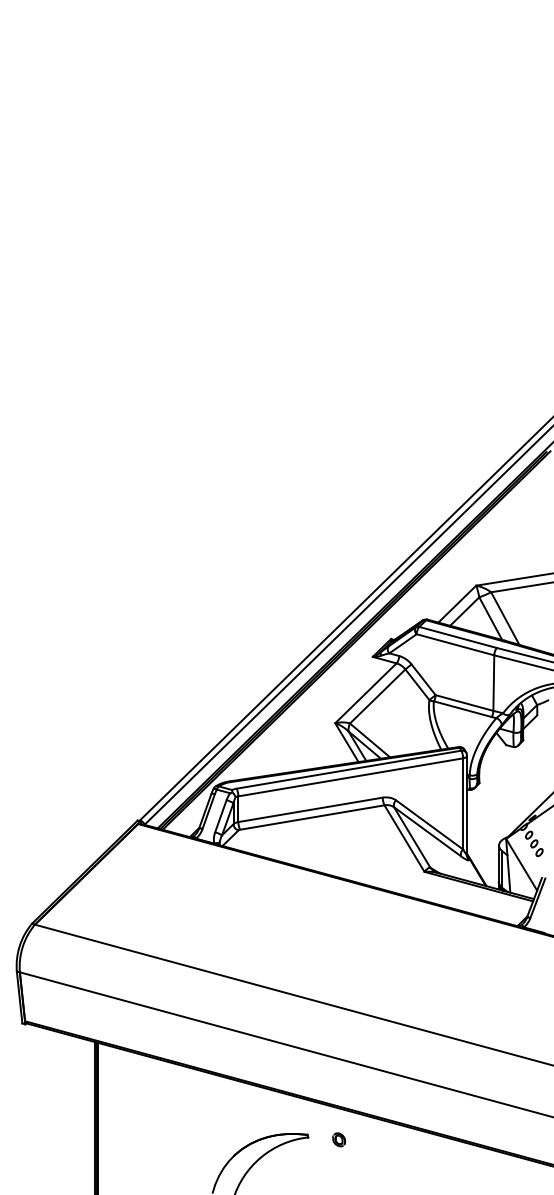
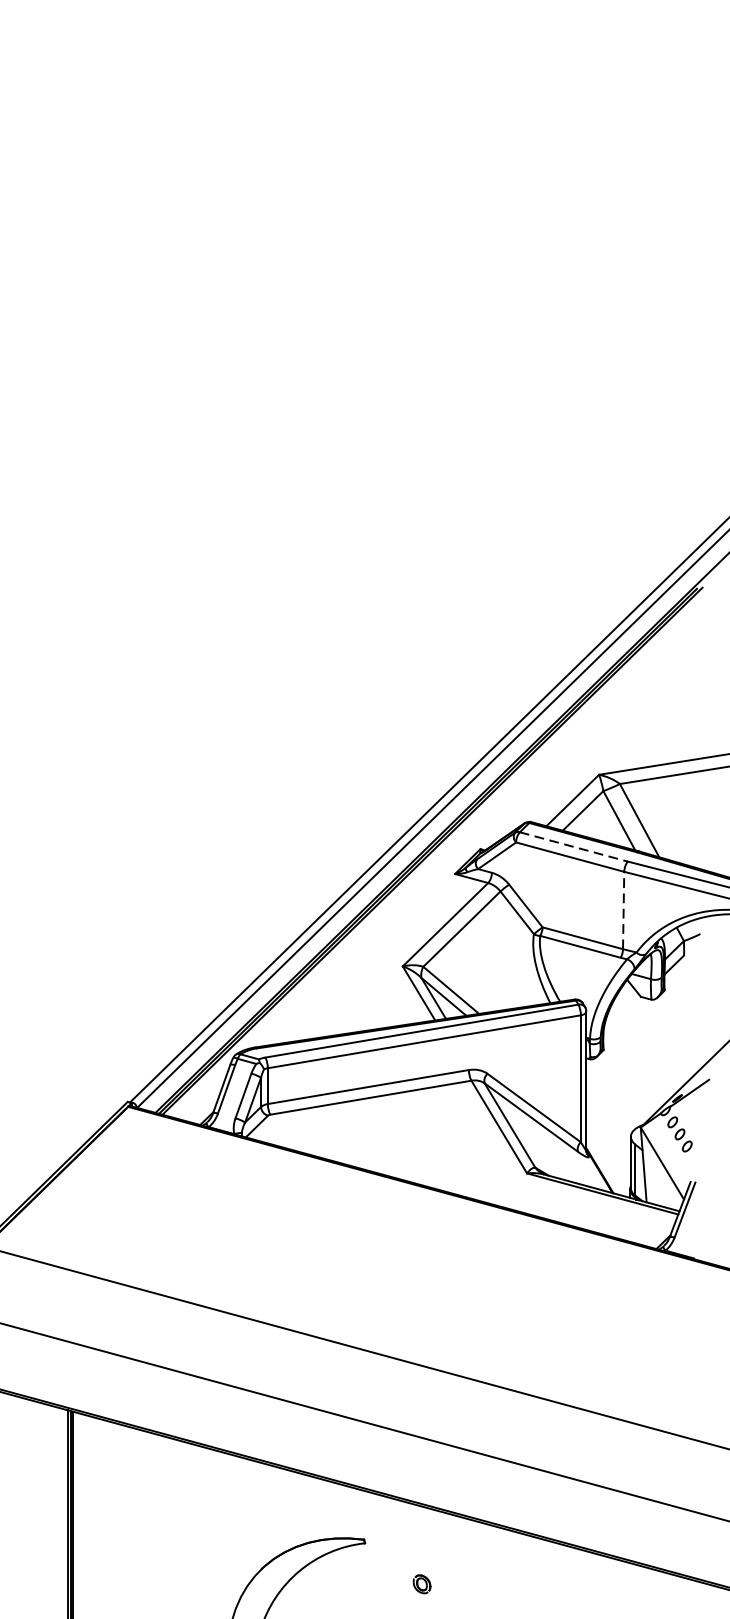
line: (458, 637) -> (574, 846), solid -> dashed
line: (493, 683) -> (623, 911), solid -> dashed
part: (339, 1139) -> (422, 1583), moved

